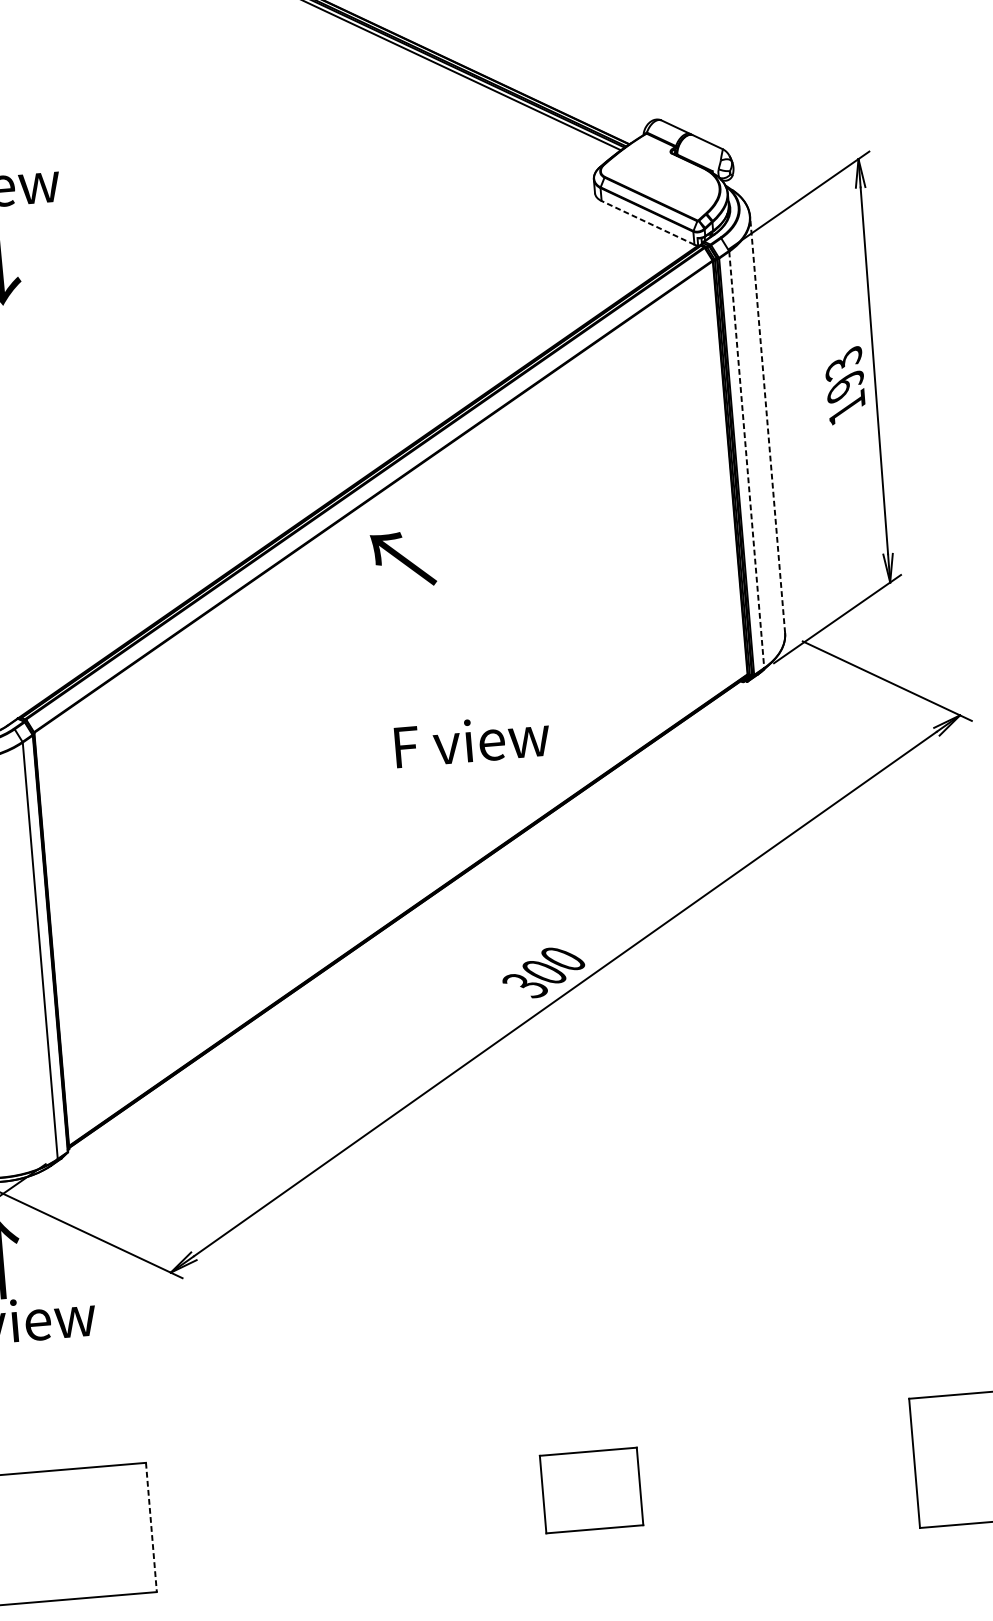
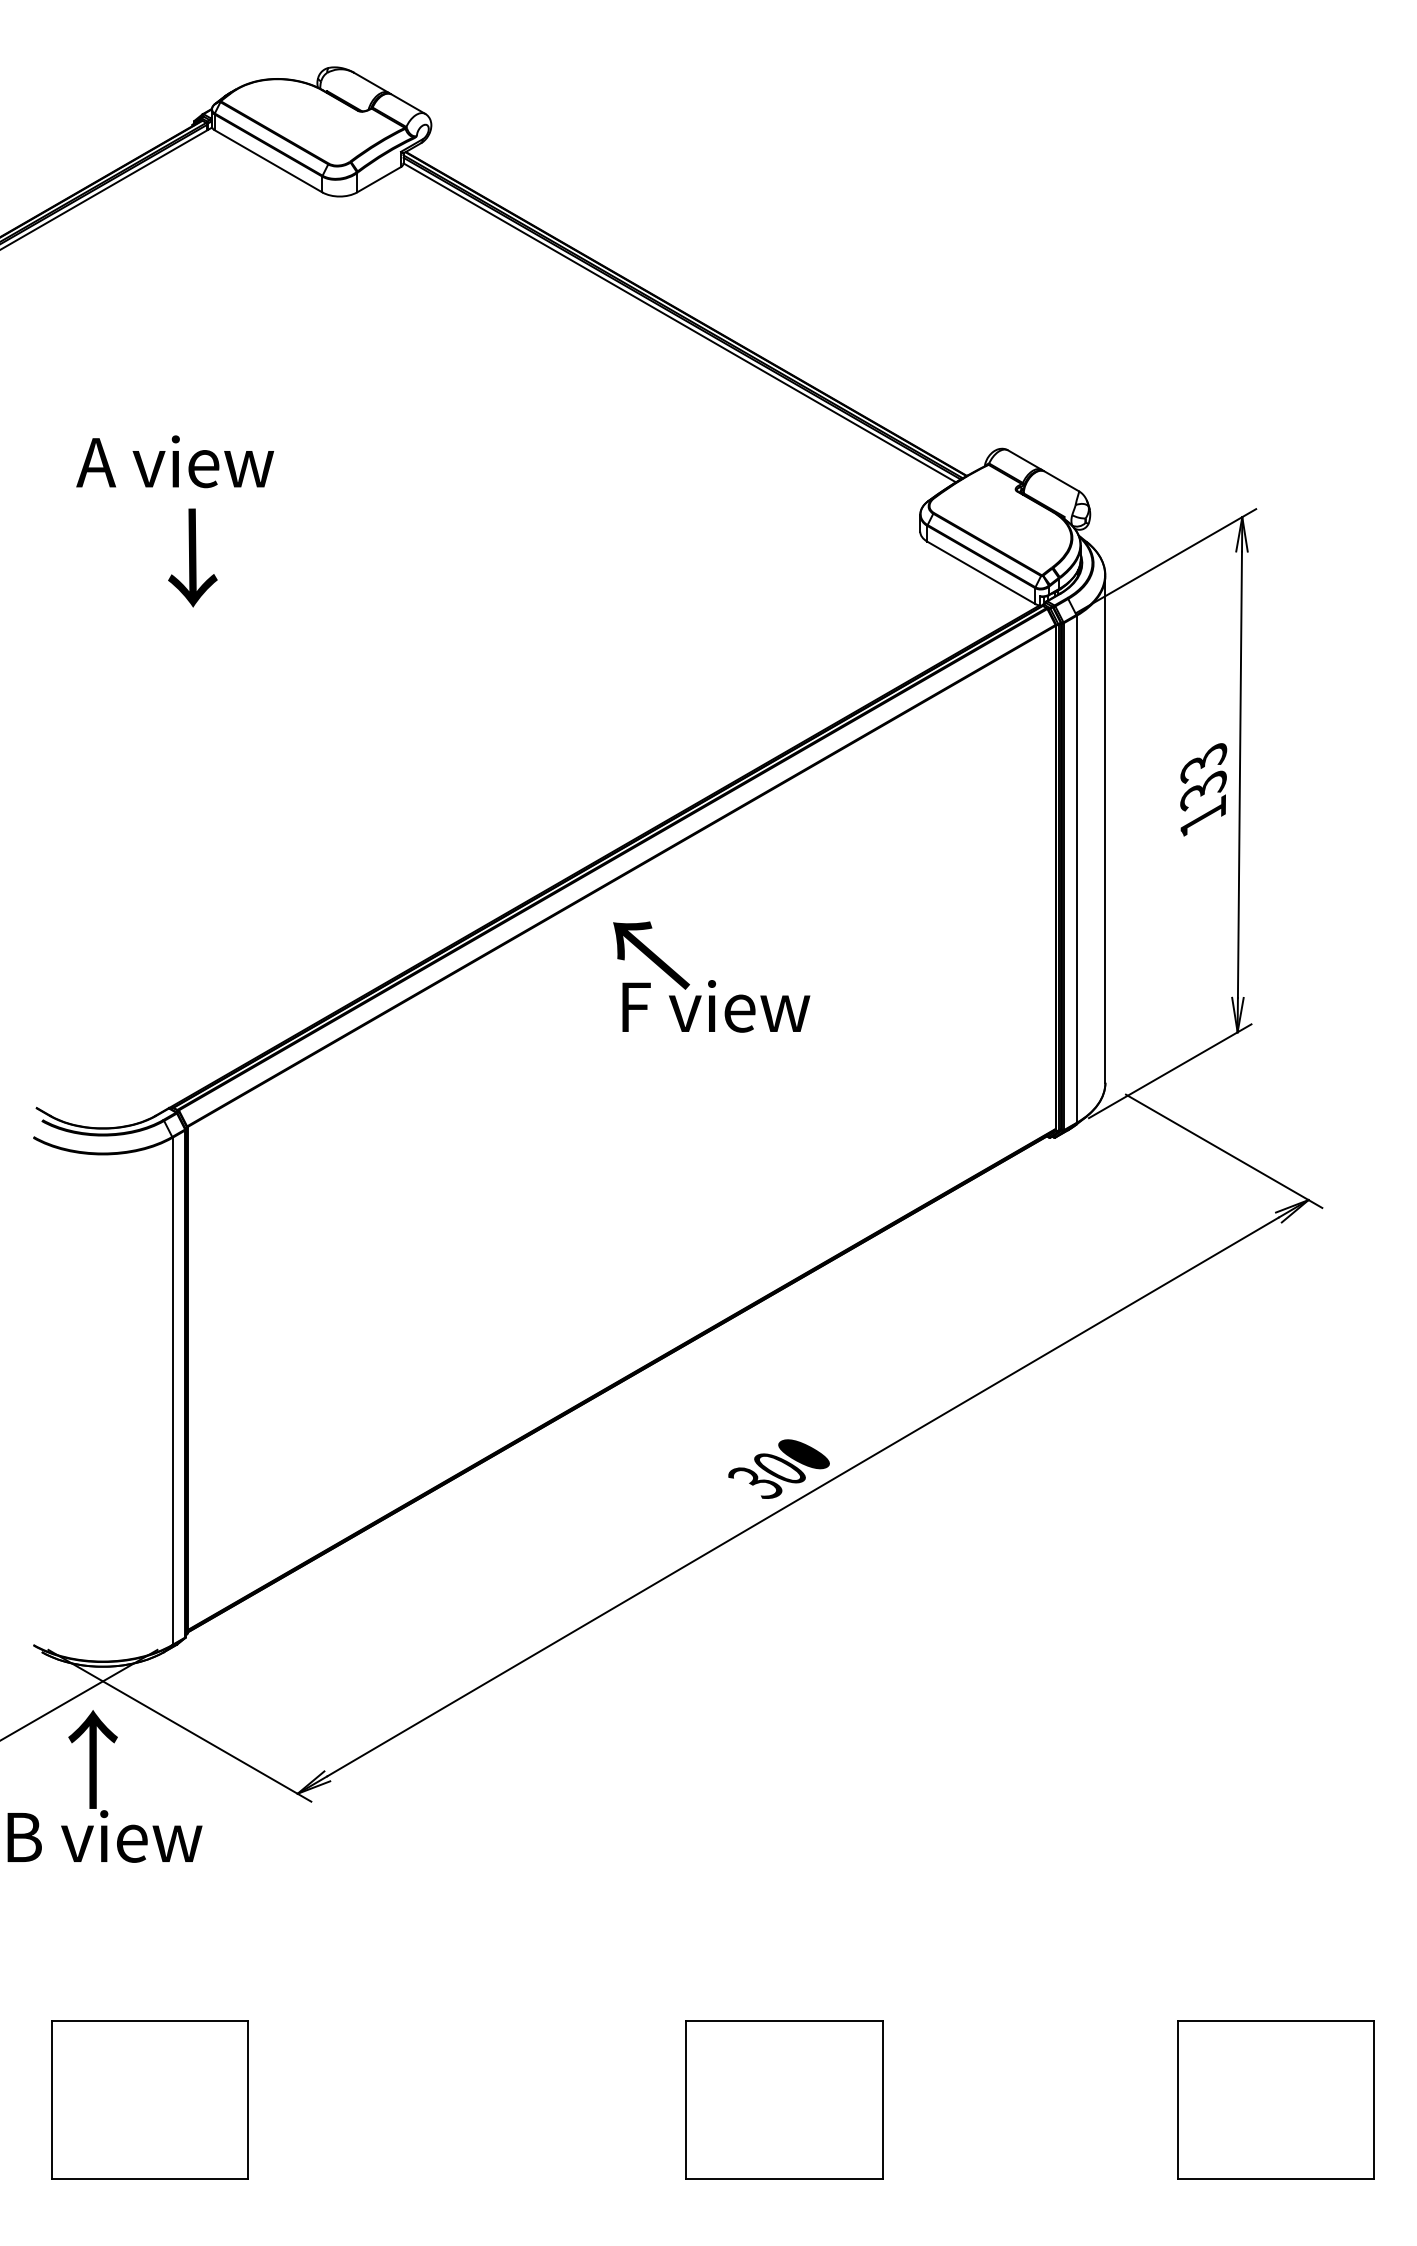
line: (647, 222) -> (980, 572), dashed -> solid
text: (845, 386) -> (1203, 790), 193 -> 133
line: (767, 425) -> (1105, 829), dashed -> solid
line: (746, 459) -> (1076, 869), dashed -> solid
text: (472, 740) -> (716, 1006), moved
part: (591, 1490) -> (784, 2099), size x1.67
line: (151, 1527) -> (248, 2099), dashed -> solid

